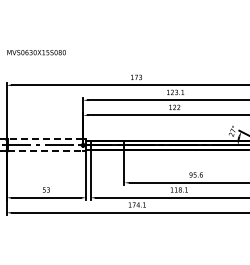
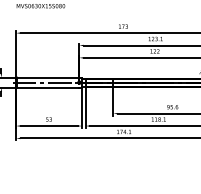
line: (45, 139) -> (48, 77), dashed -> solid
line: (45, 151) -> (48, 87), dashed -> solid

